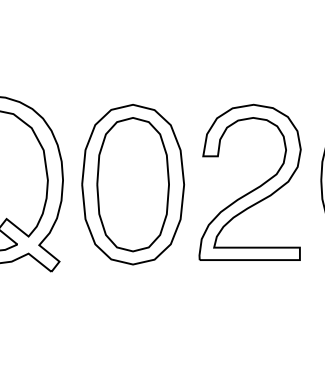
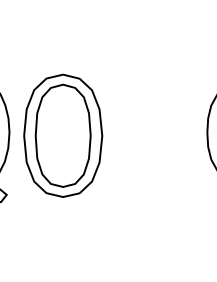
part: (254, 188) -> (156, 138), removed

